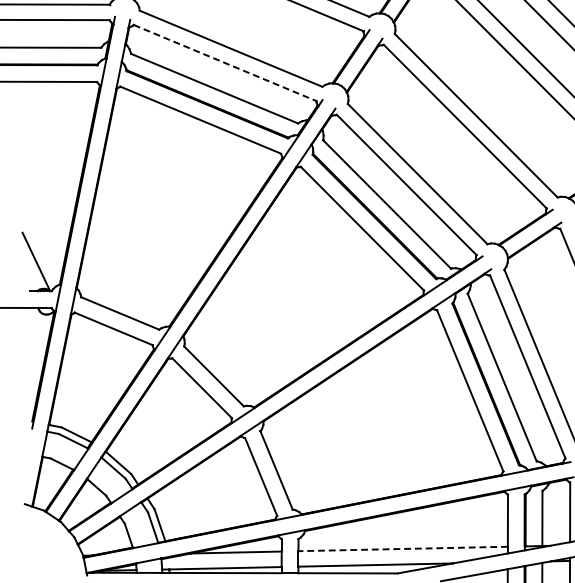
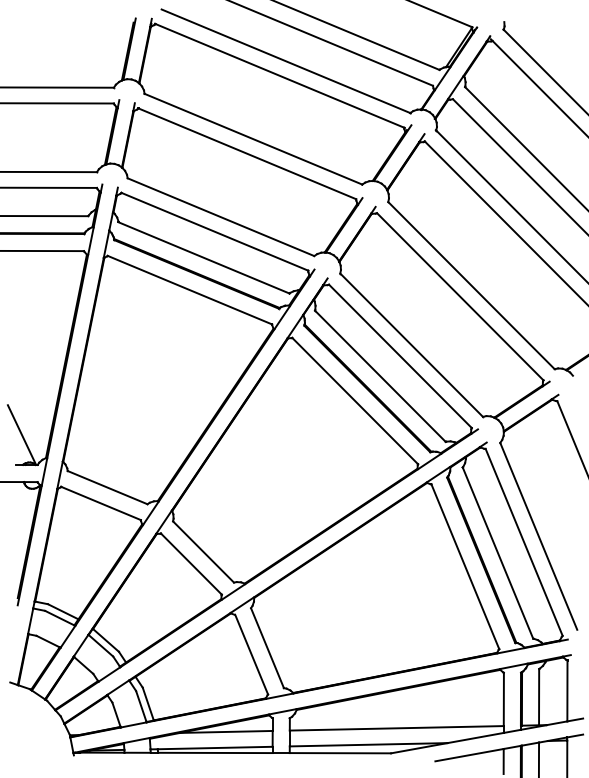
line: (225, 62) -> (215, 231), dashed -> solid
line: (402, 549) -> (396, 728), dashed -> solid

